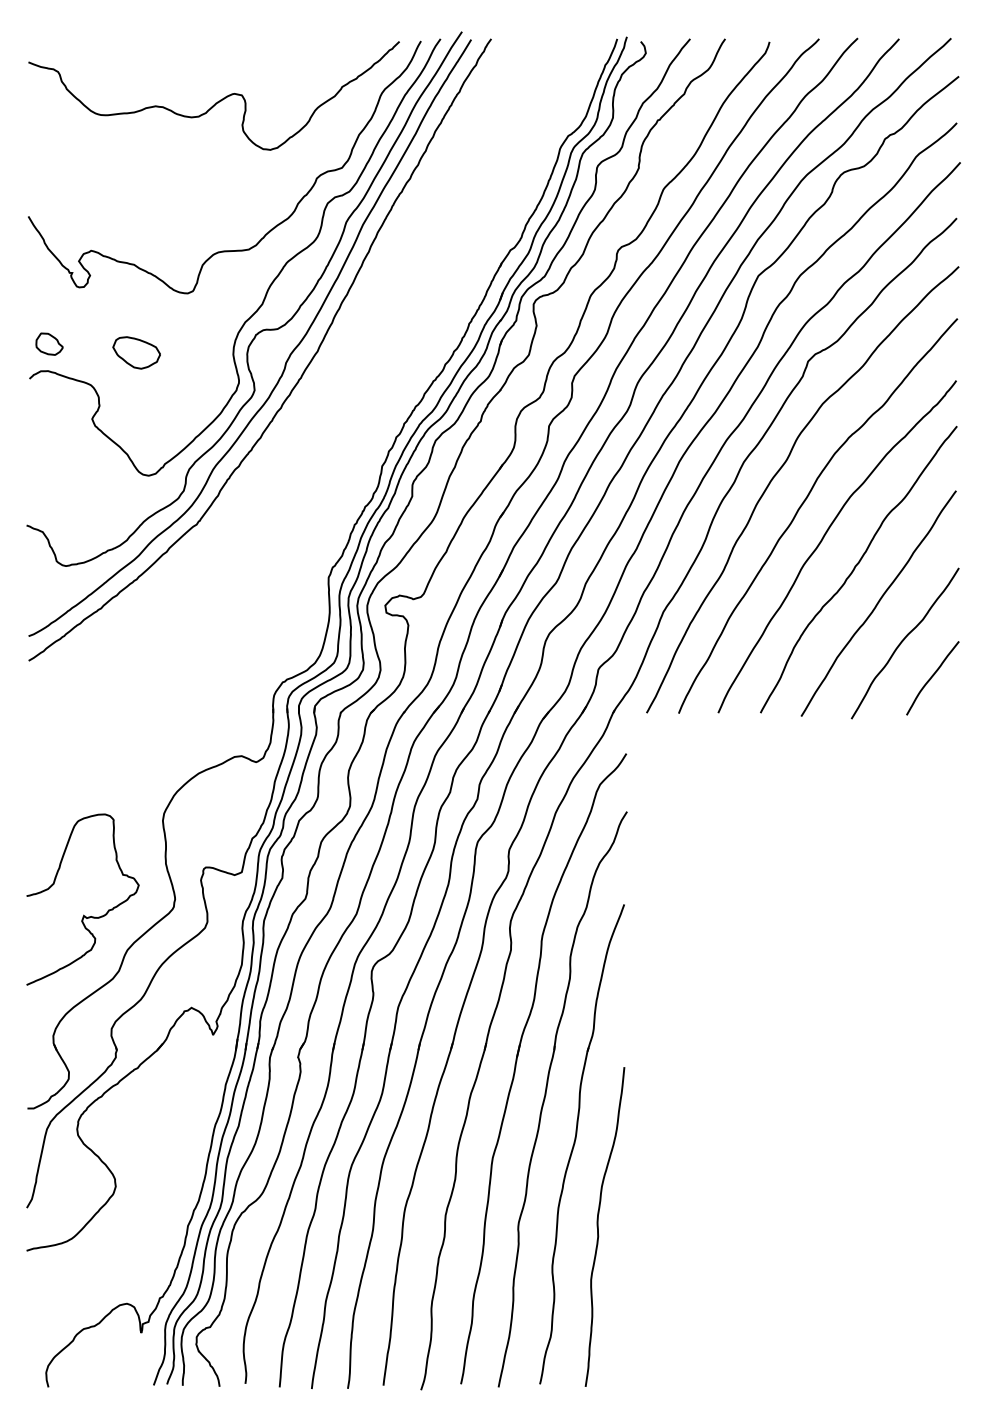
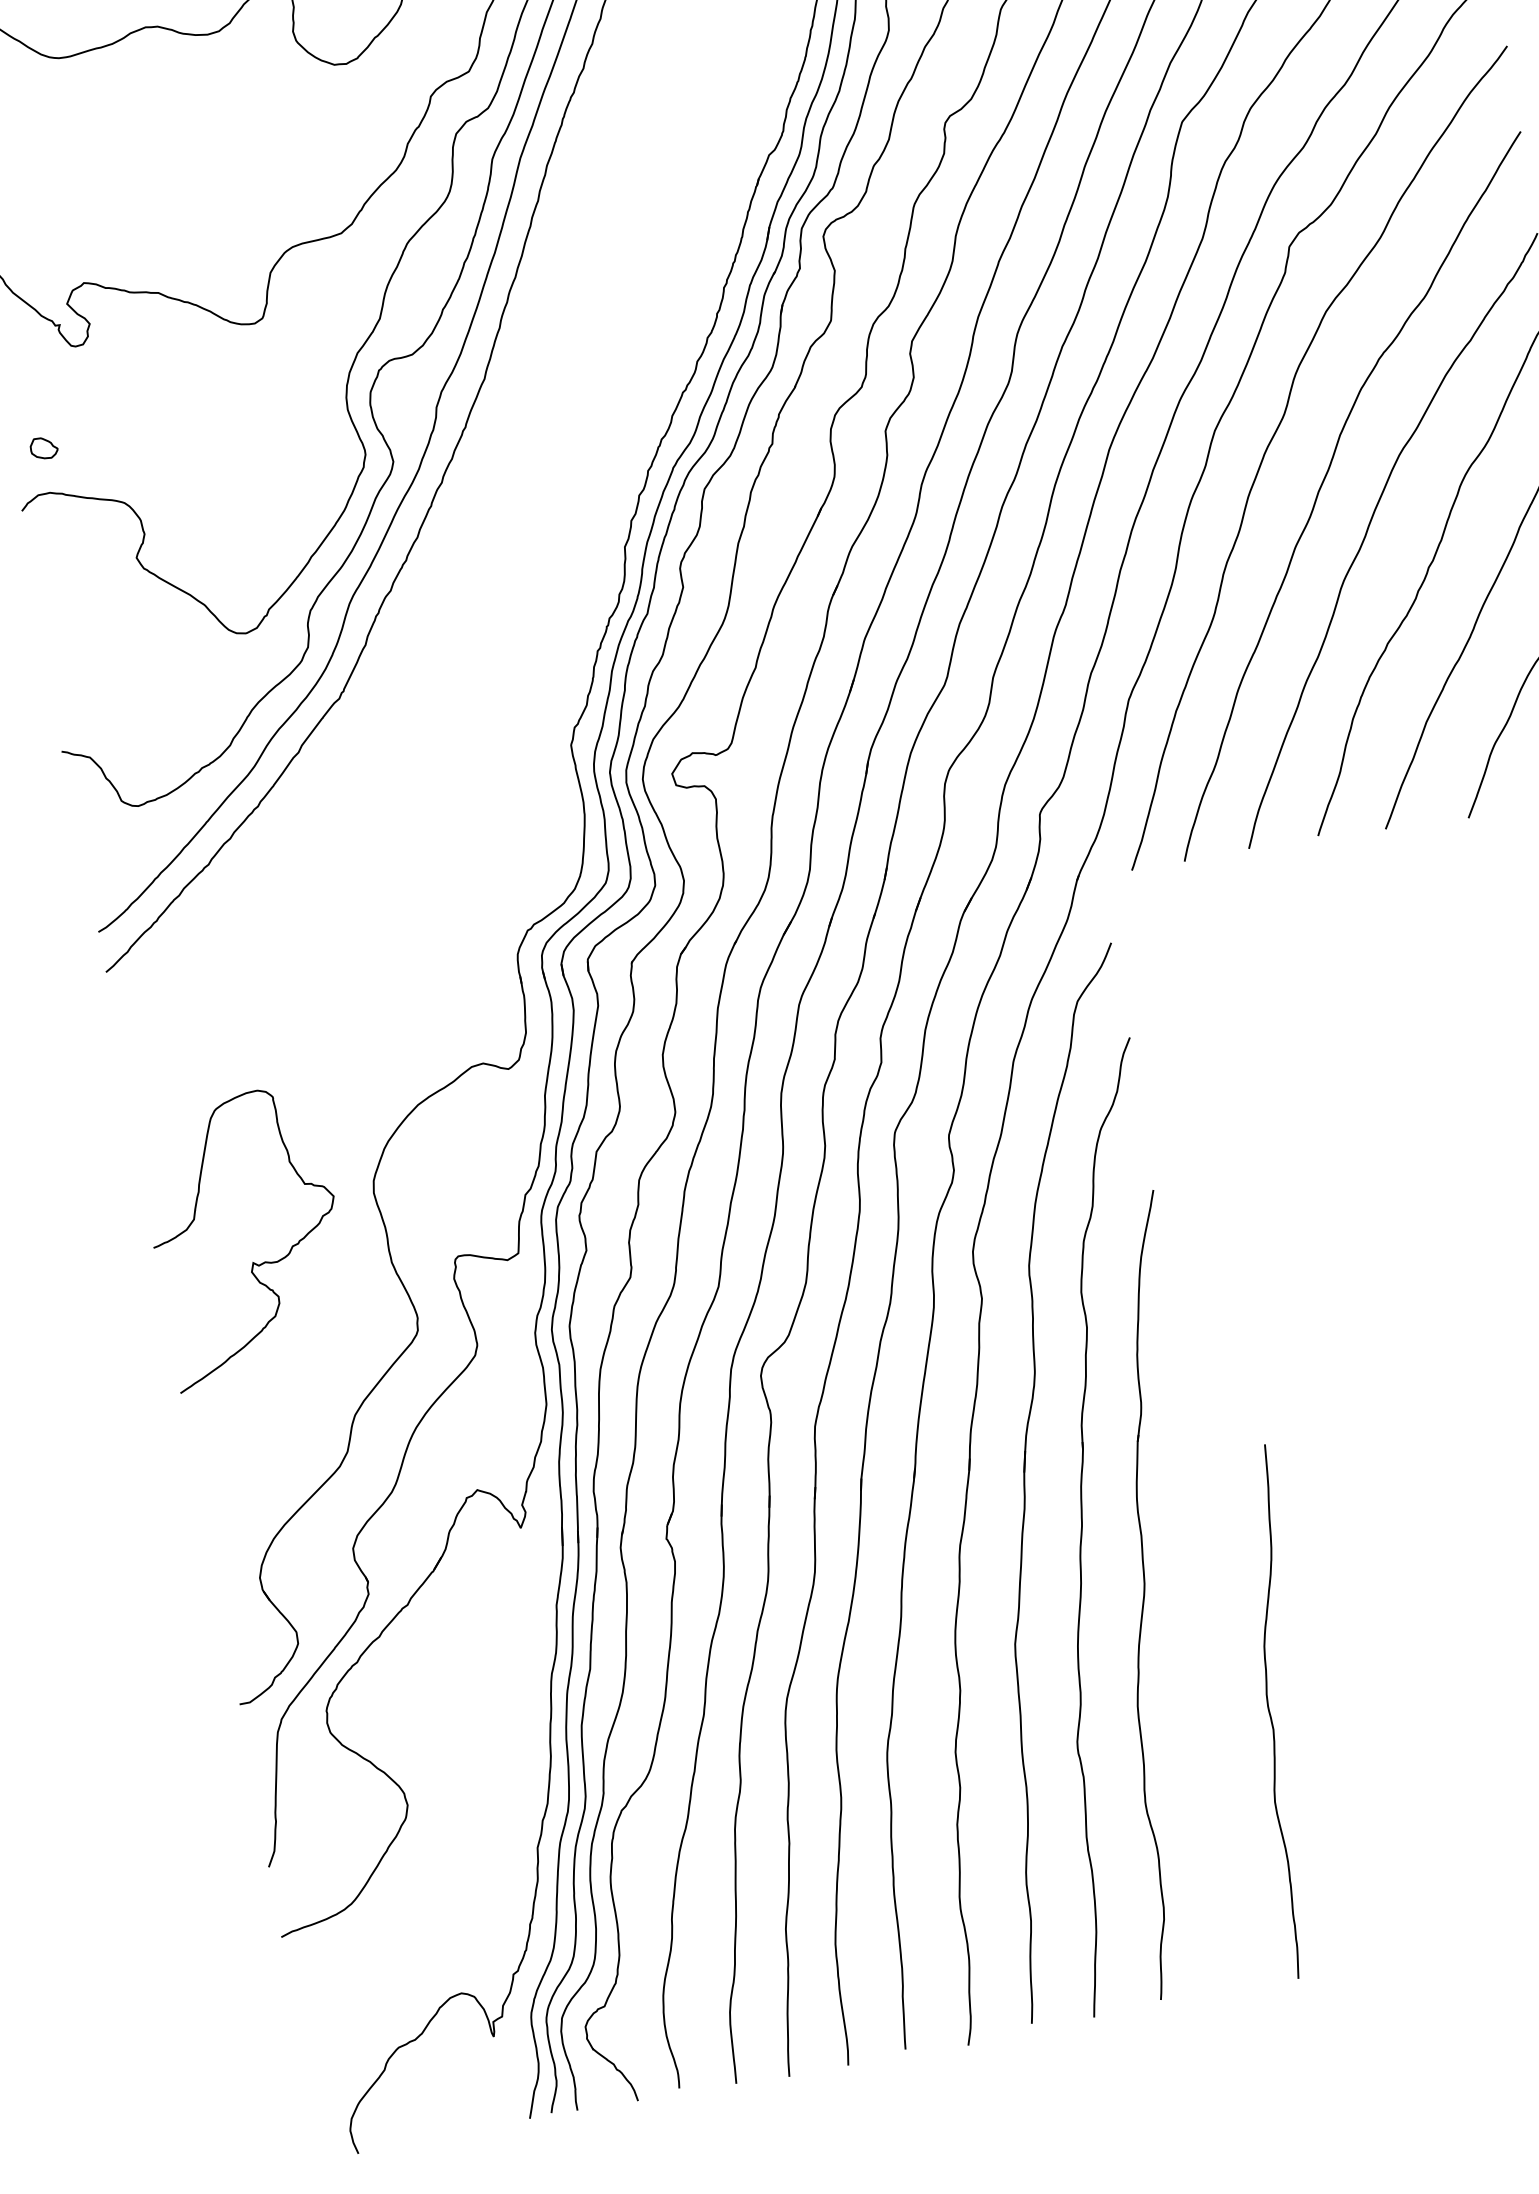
part: (49, 343) -> (43, 447), size x0.6
part: (136, 352) -> (188, 435), removed
curve: (83, 914) -> (252, 1260), moved
curve: (598, 1226) -> (1270, 1712), moved

